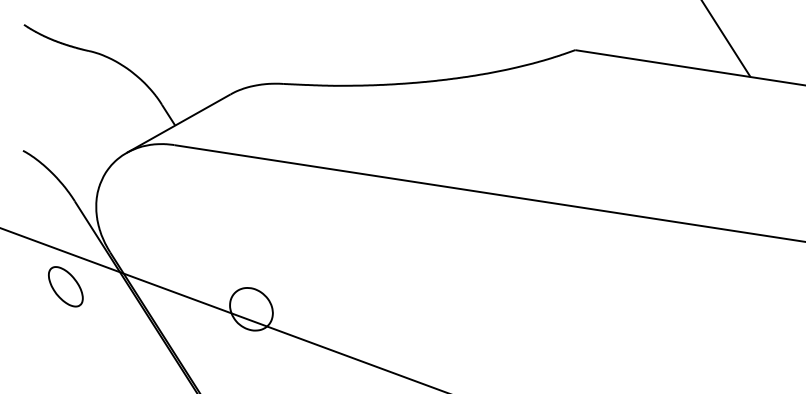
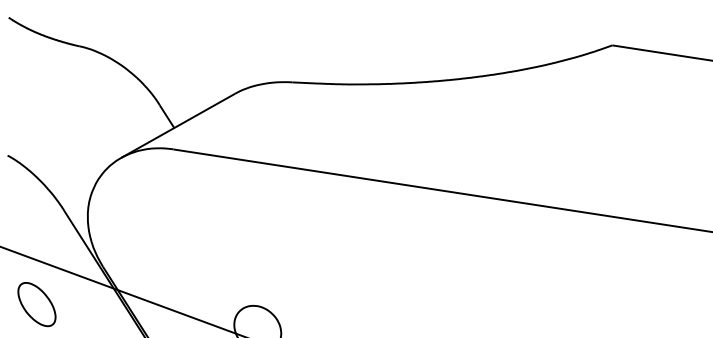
part: (65, 286) -> (36, 304), moved

